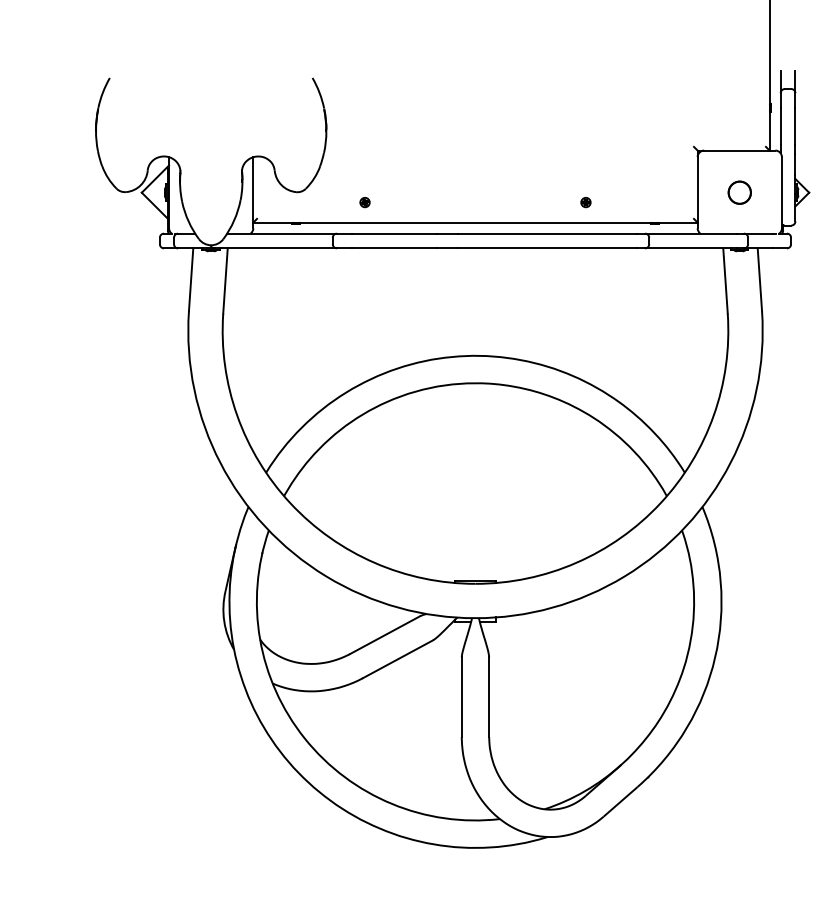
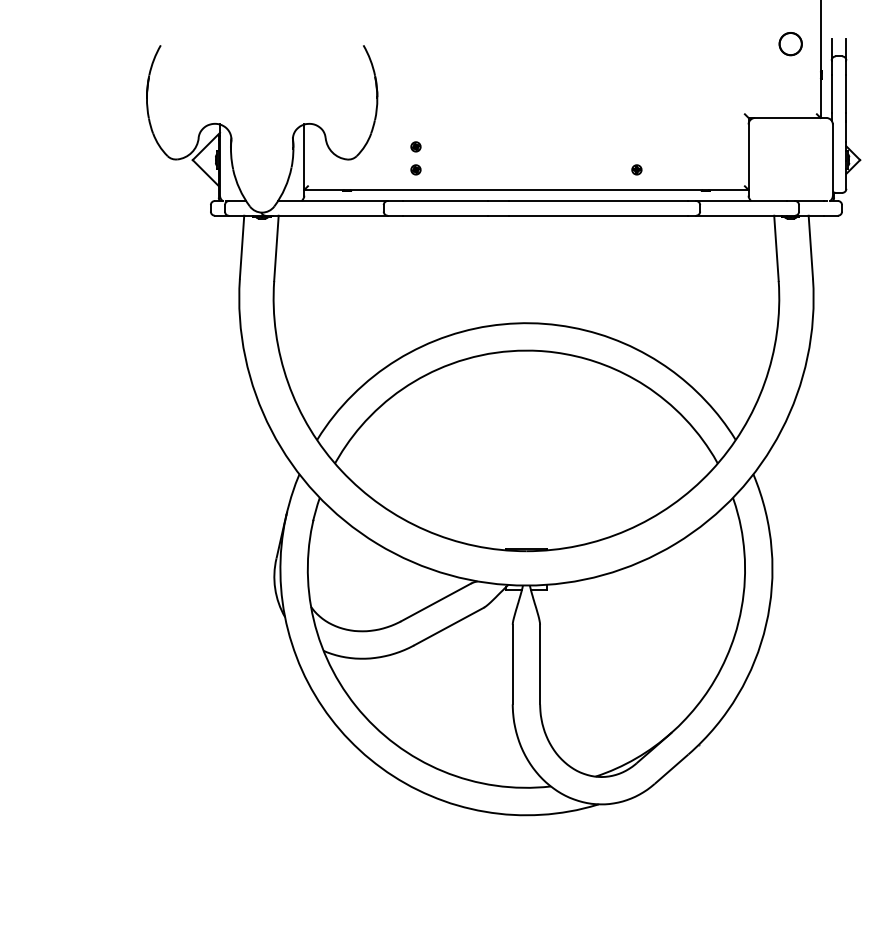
part: (364, 179) -> (415, 146), added
circle: (739, 193) -> (790, 44), moved

